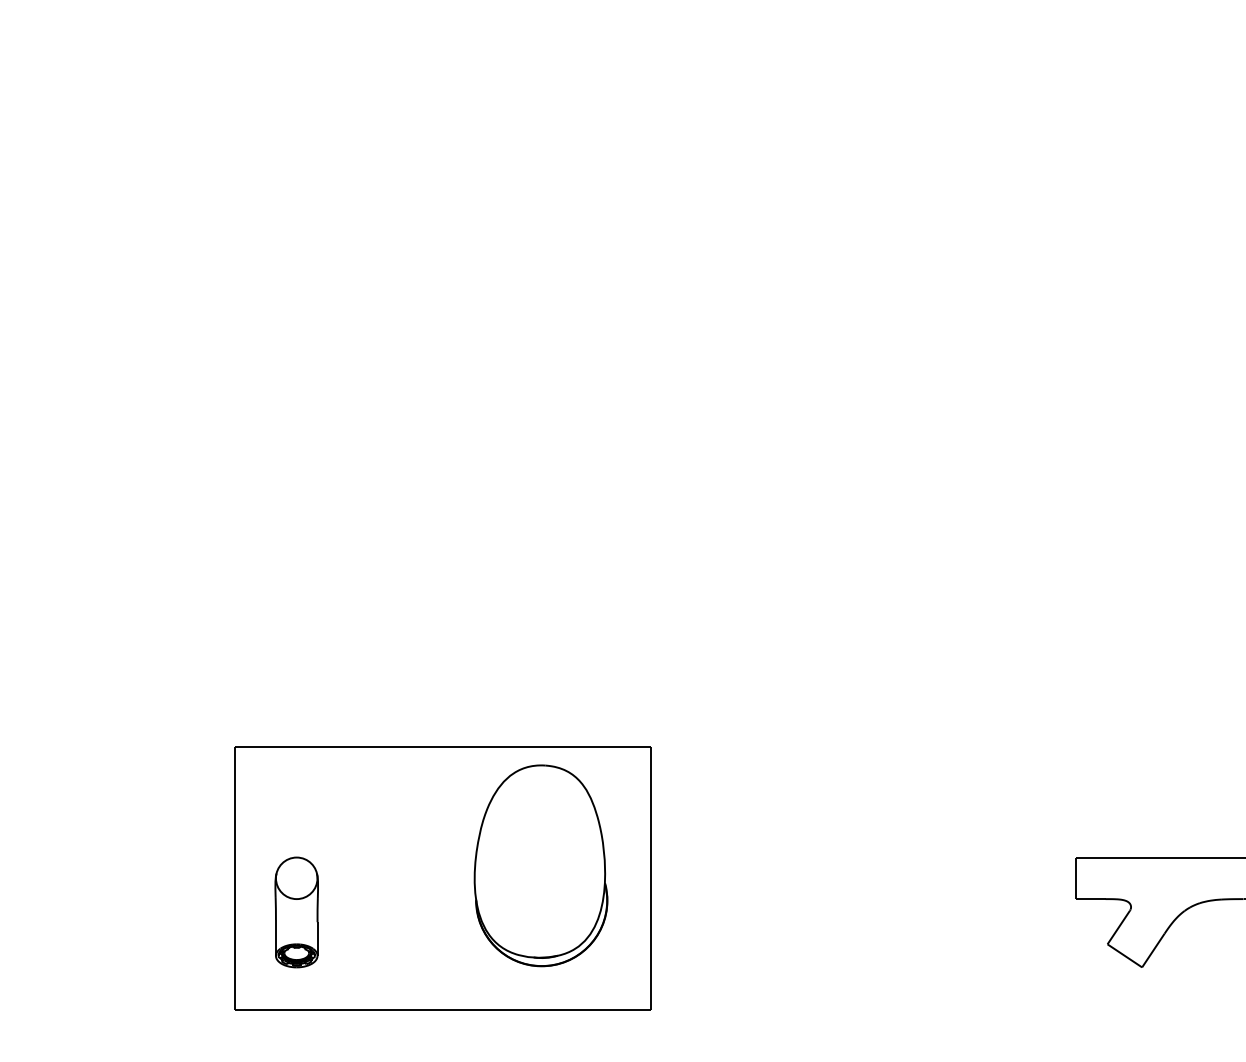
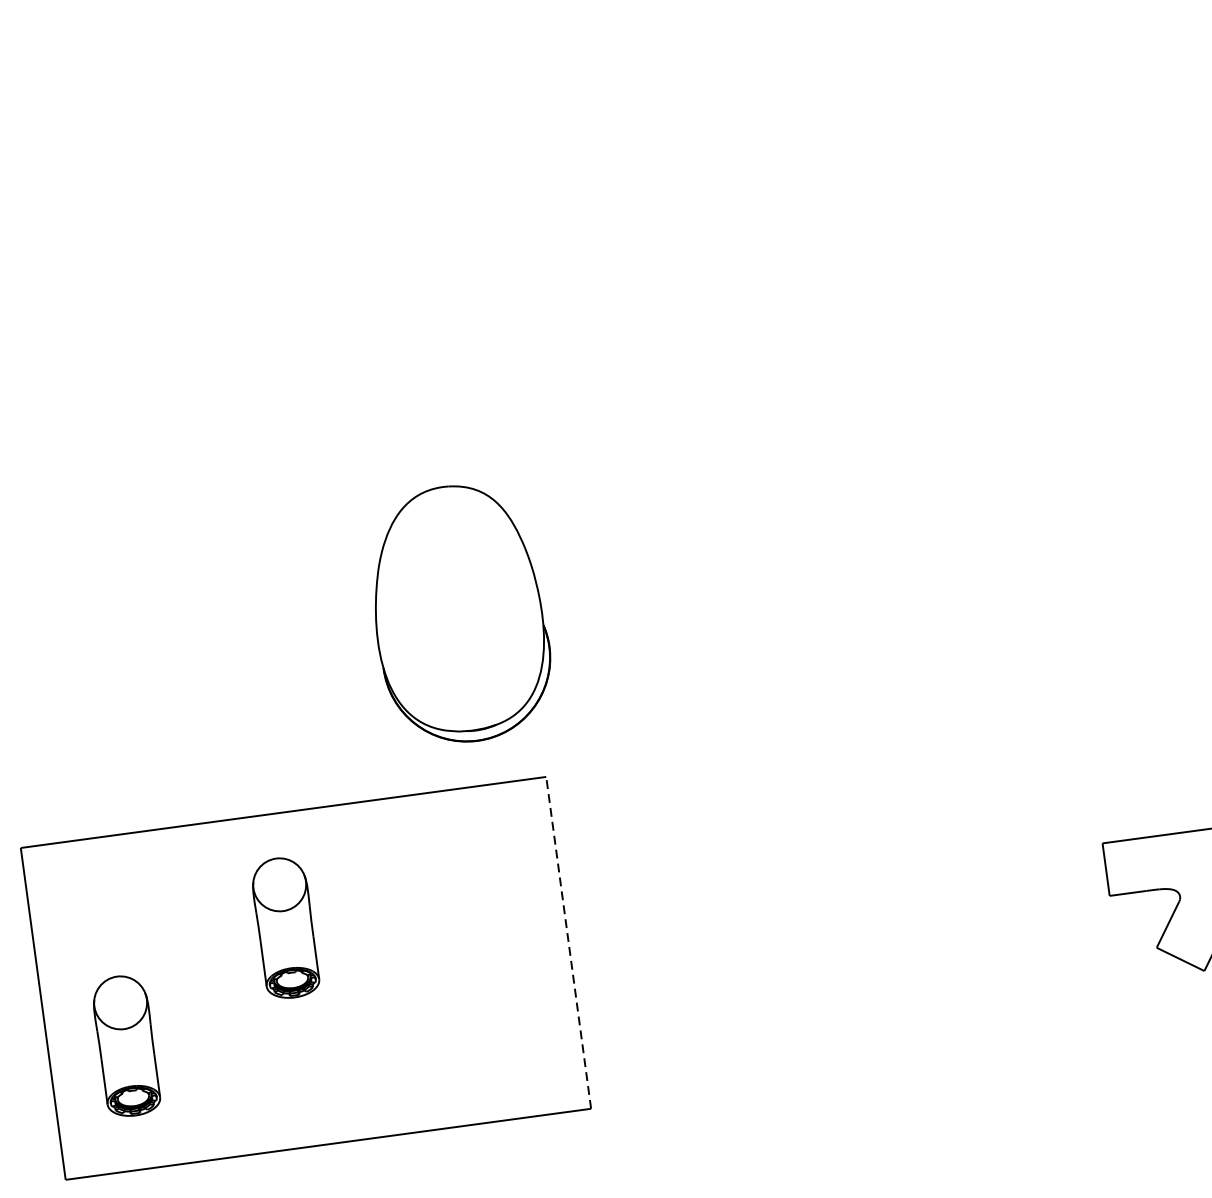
part: (432, 837) -> (285, 928), added
part: (540, 865) -> (458, 613), moved
line: (651, 878) -> (569, 942), solid -> dashed

